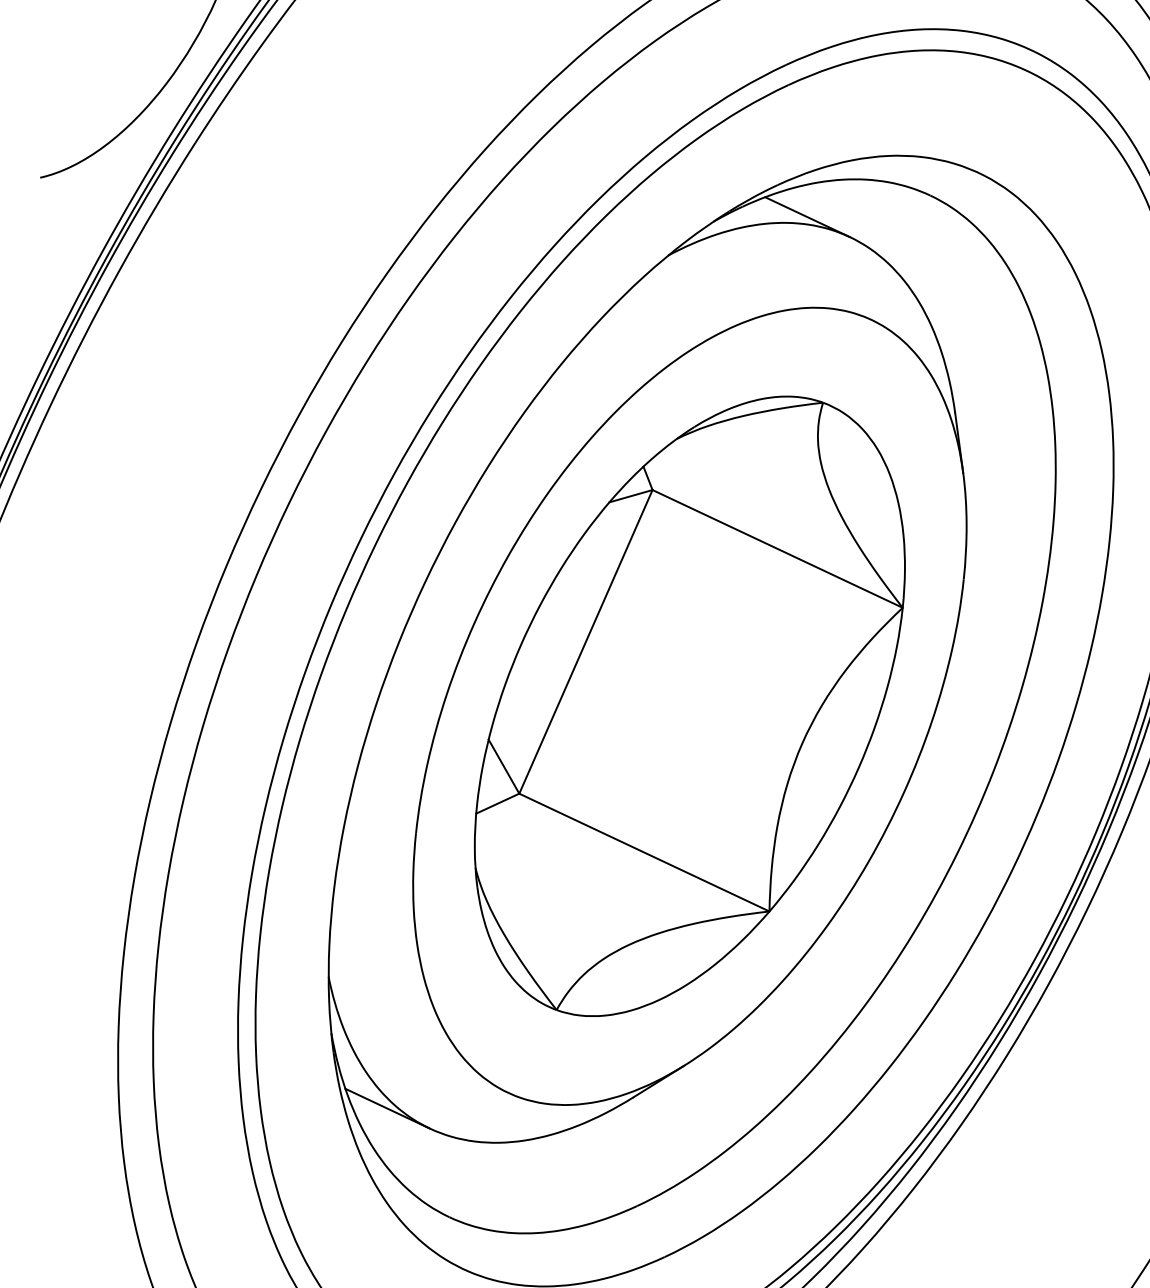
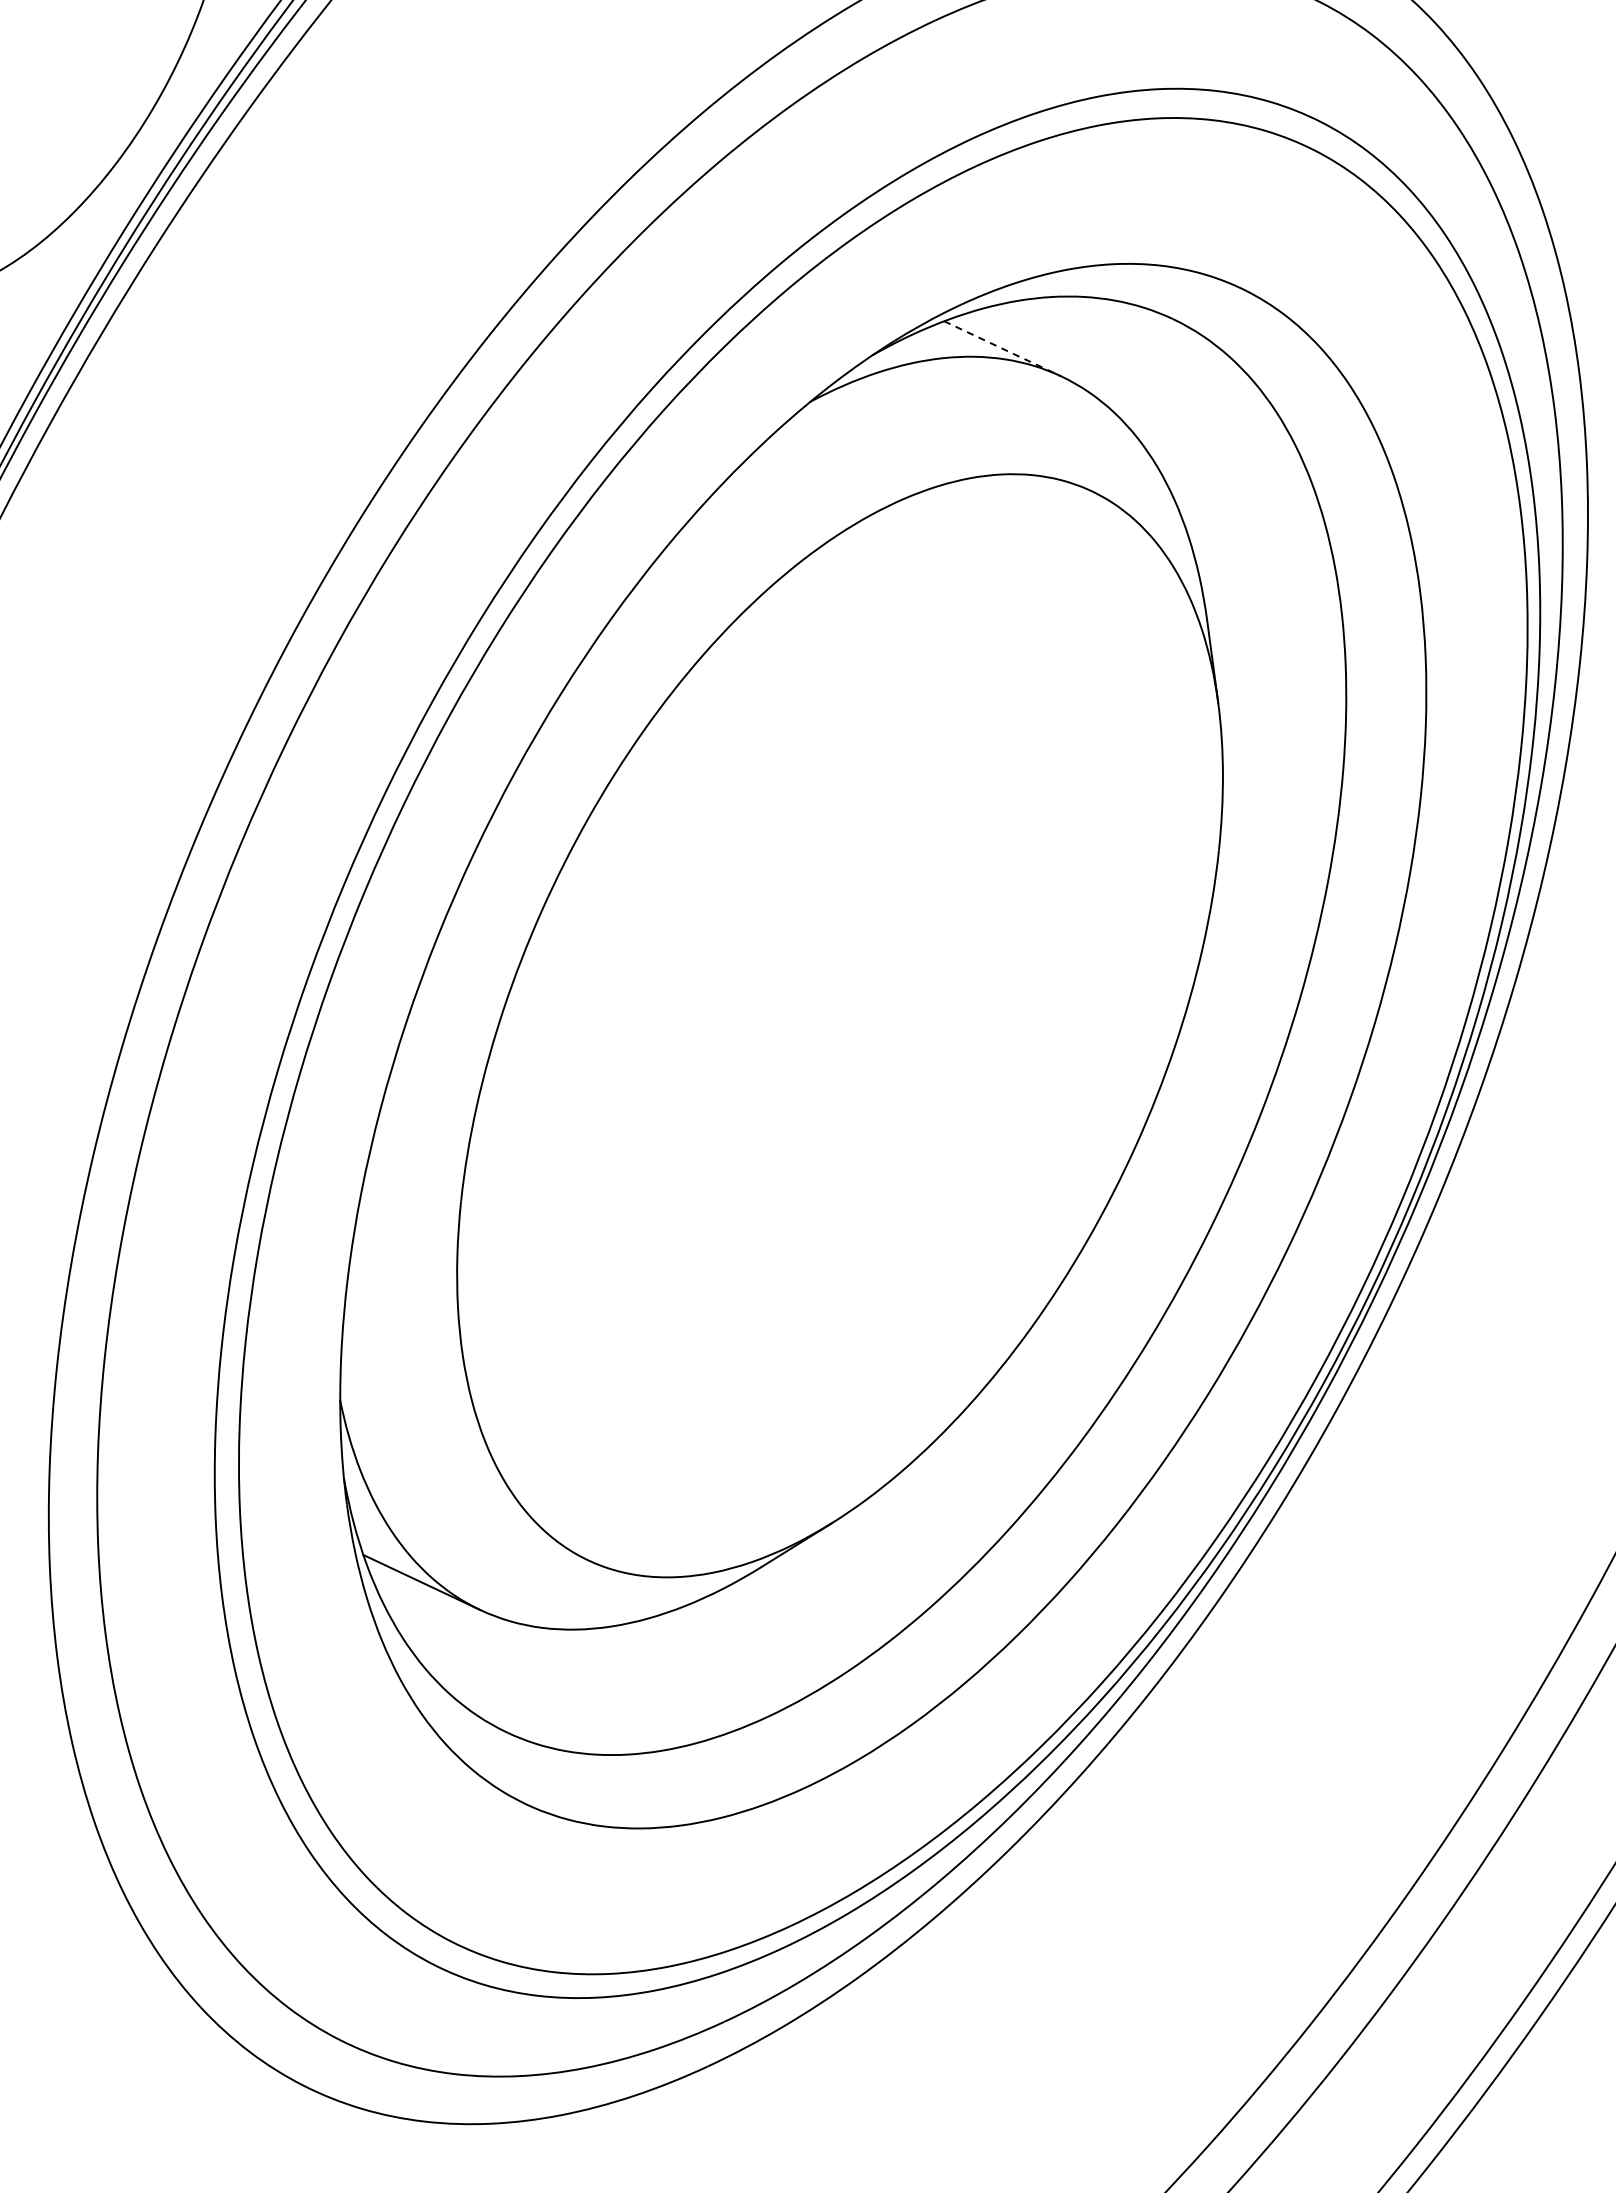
line: (807, 216) -> (1002, 348), solid -> dashed
part: (689, 706) -> (839, 1025), removed

